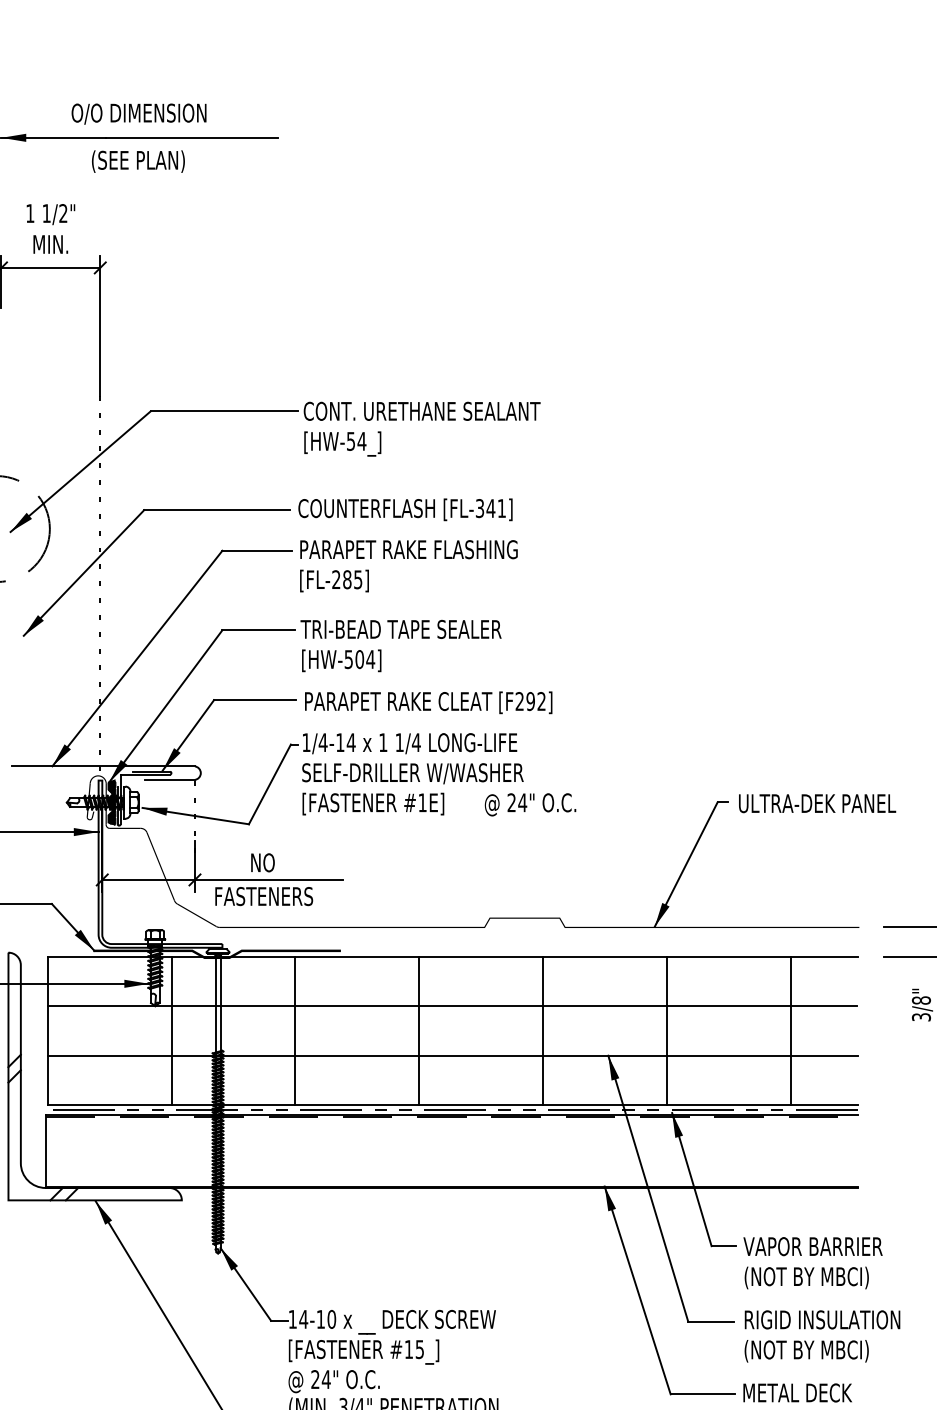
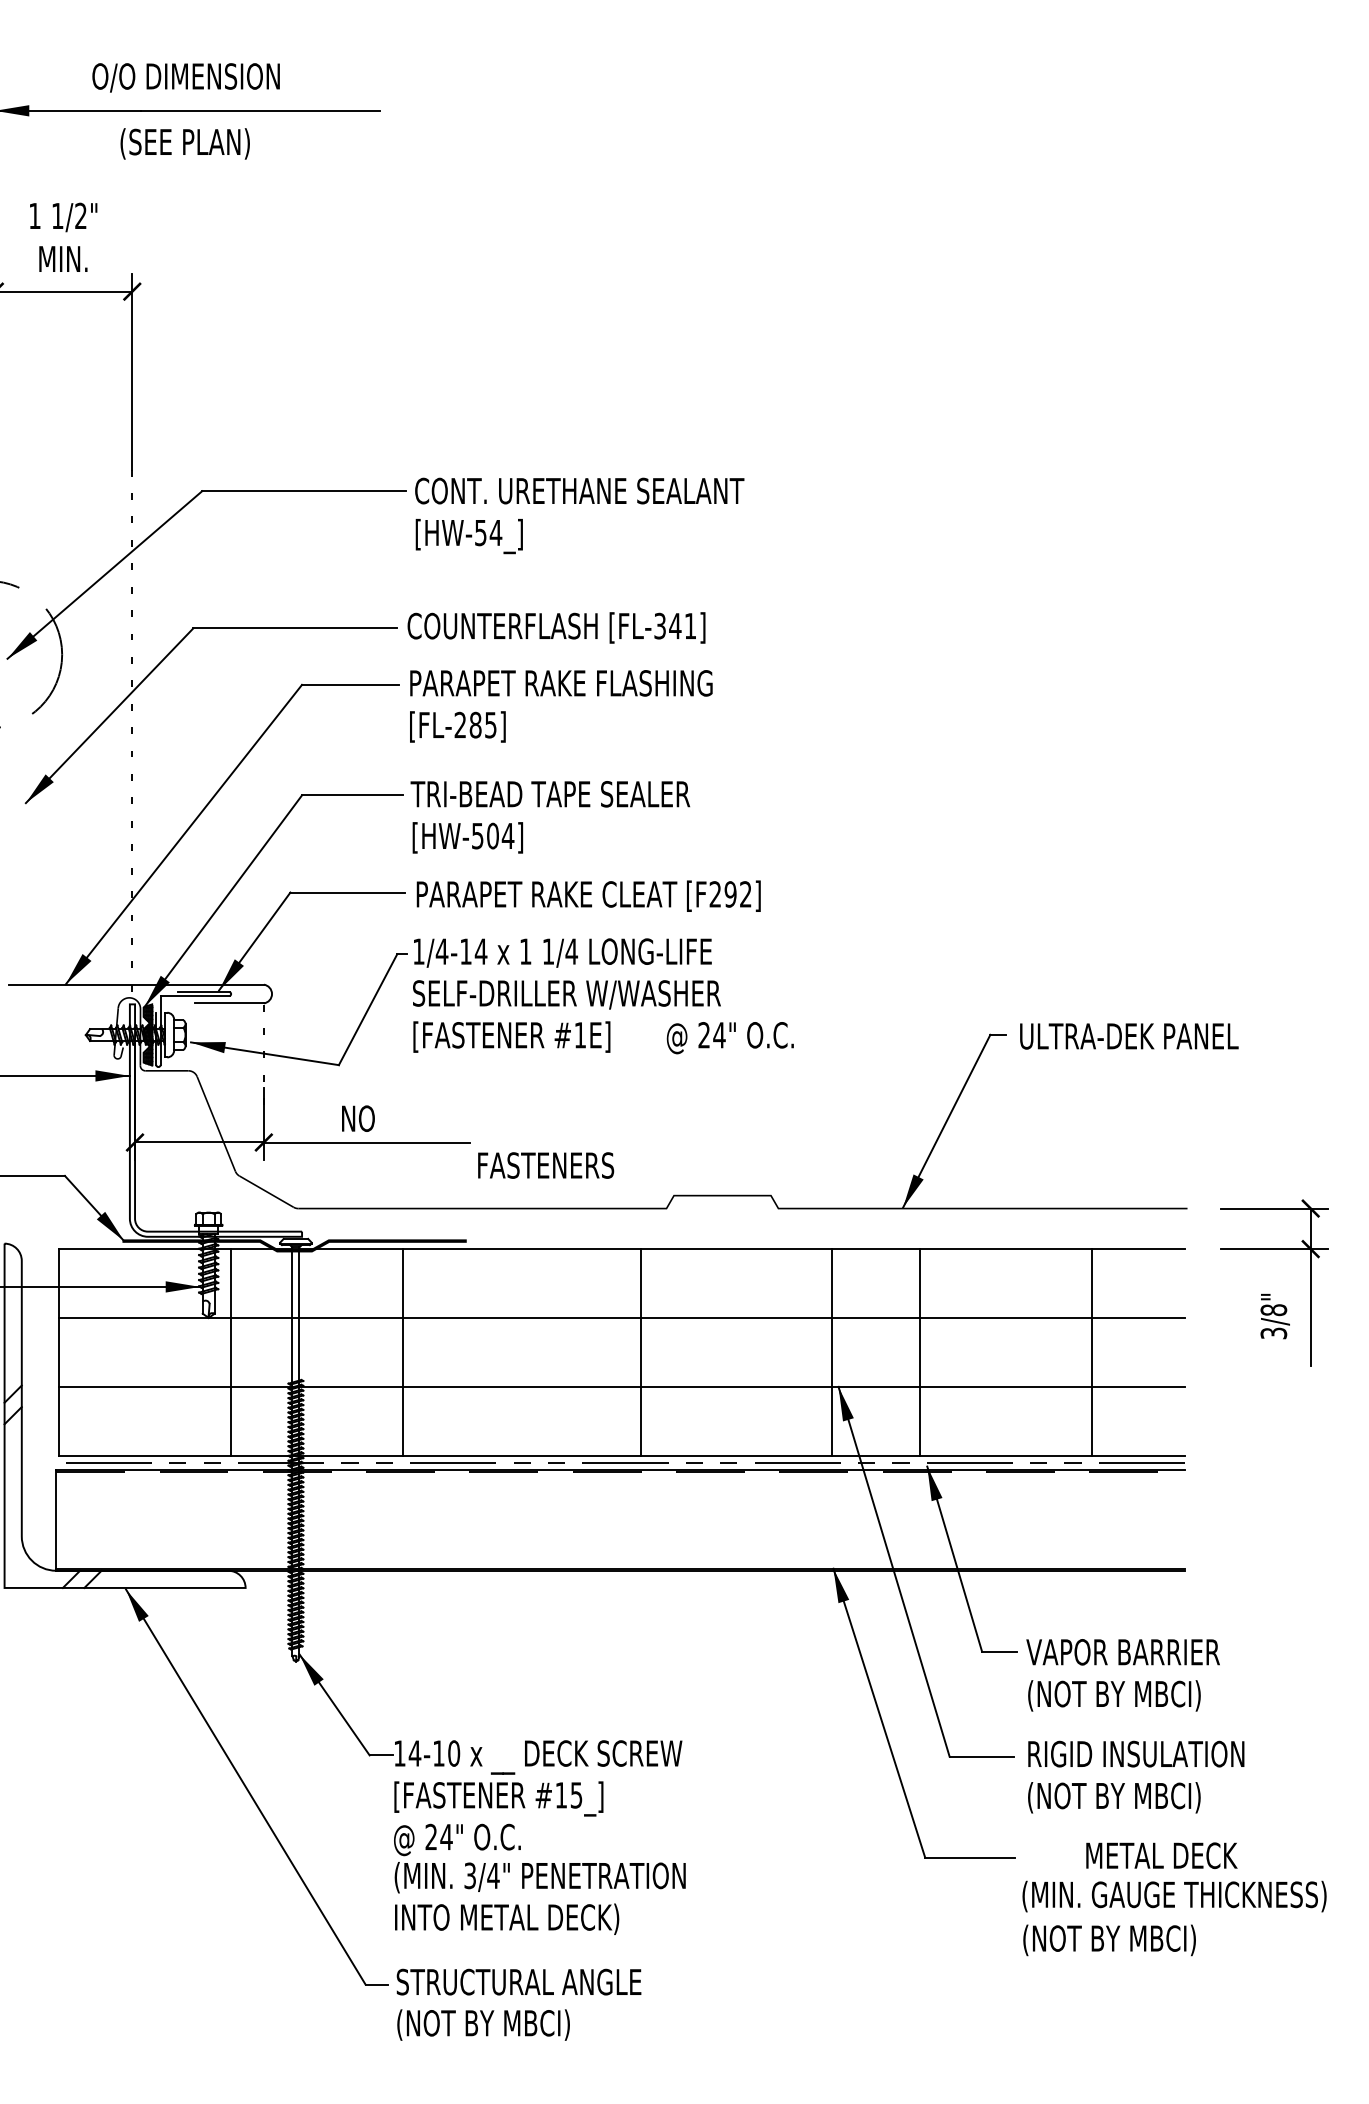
text: (264, 896) -> (546, 1165), moved
line: (419, 1030) -> (640, 1352), moved
line: (542, 1030) -> (831, 1352), moved
text: (797, 1392) -> (1161, 1855), moved

